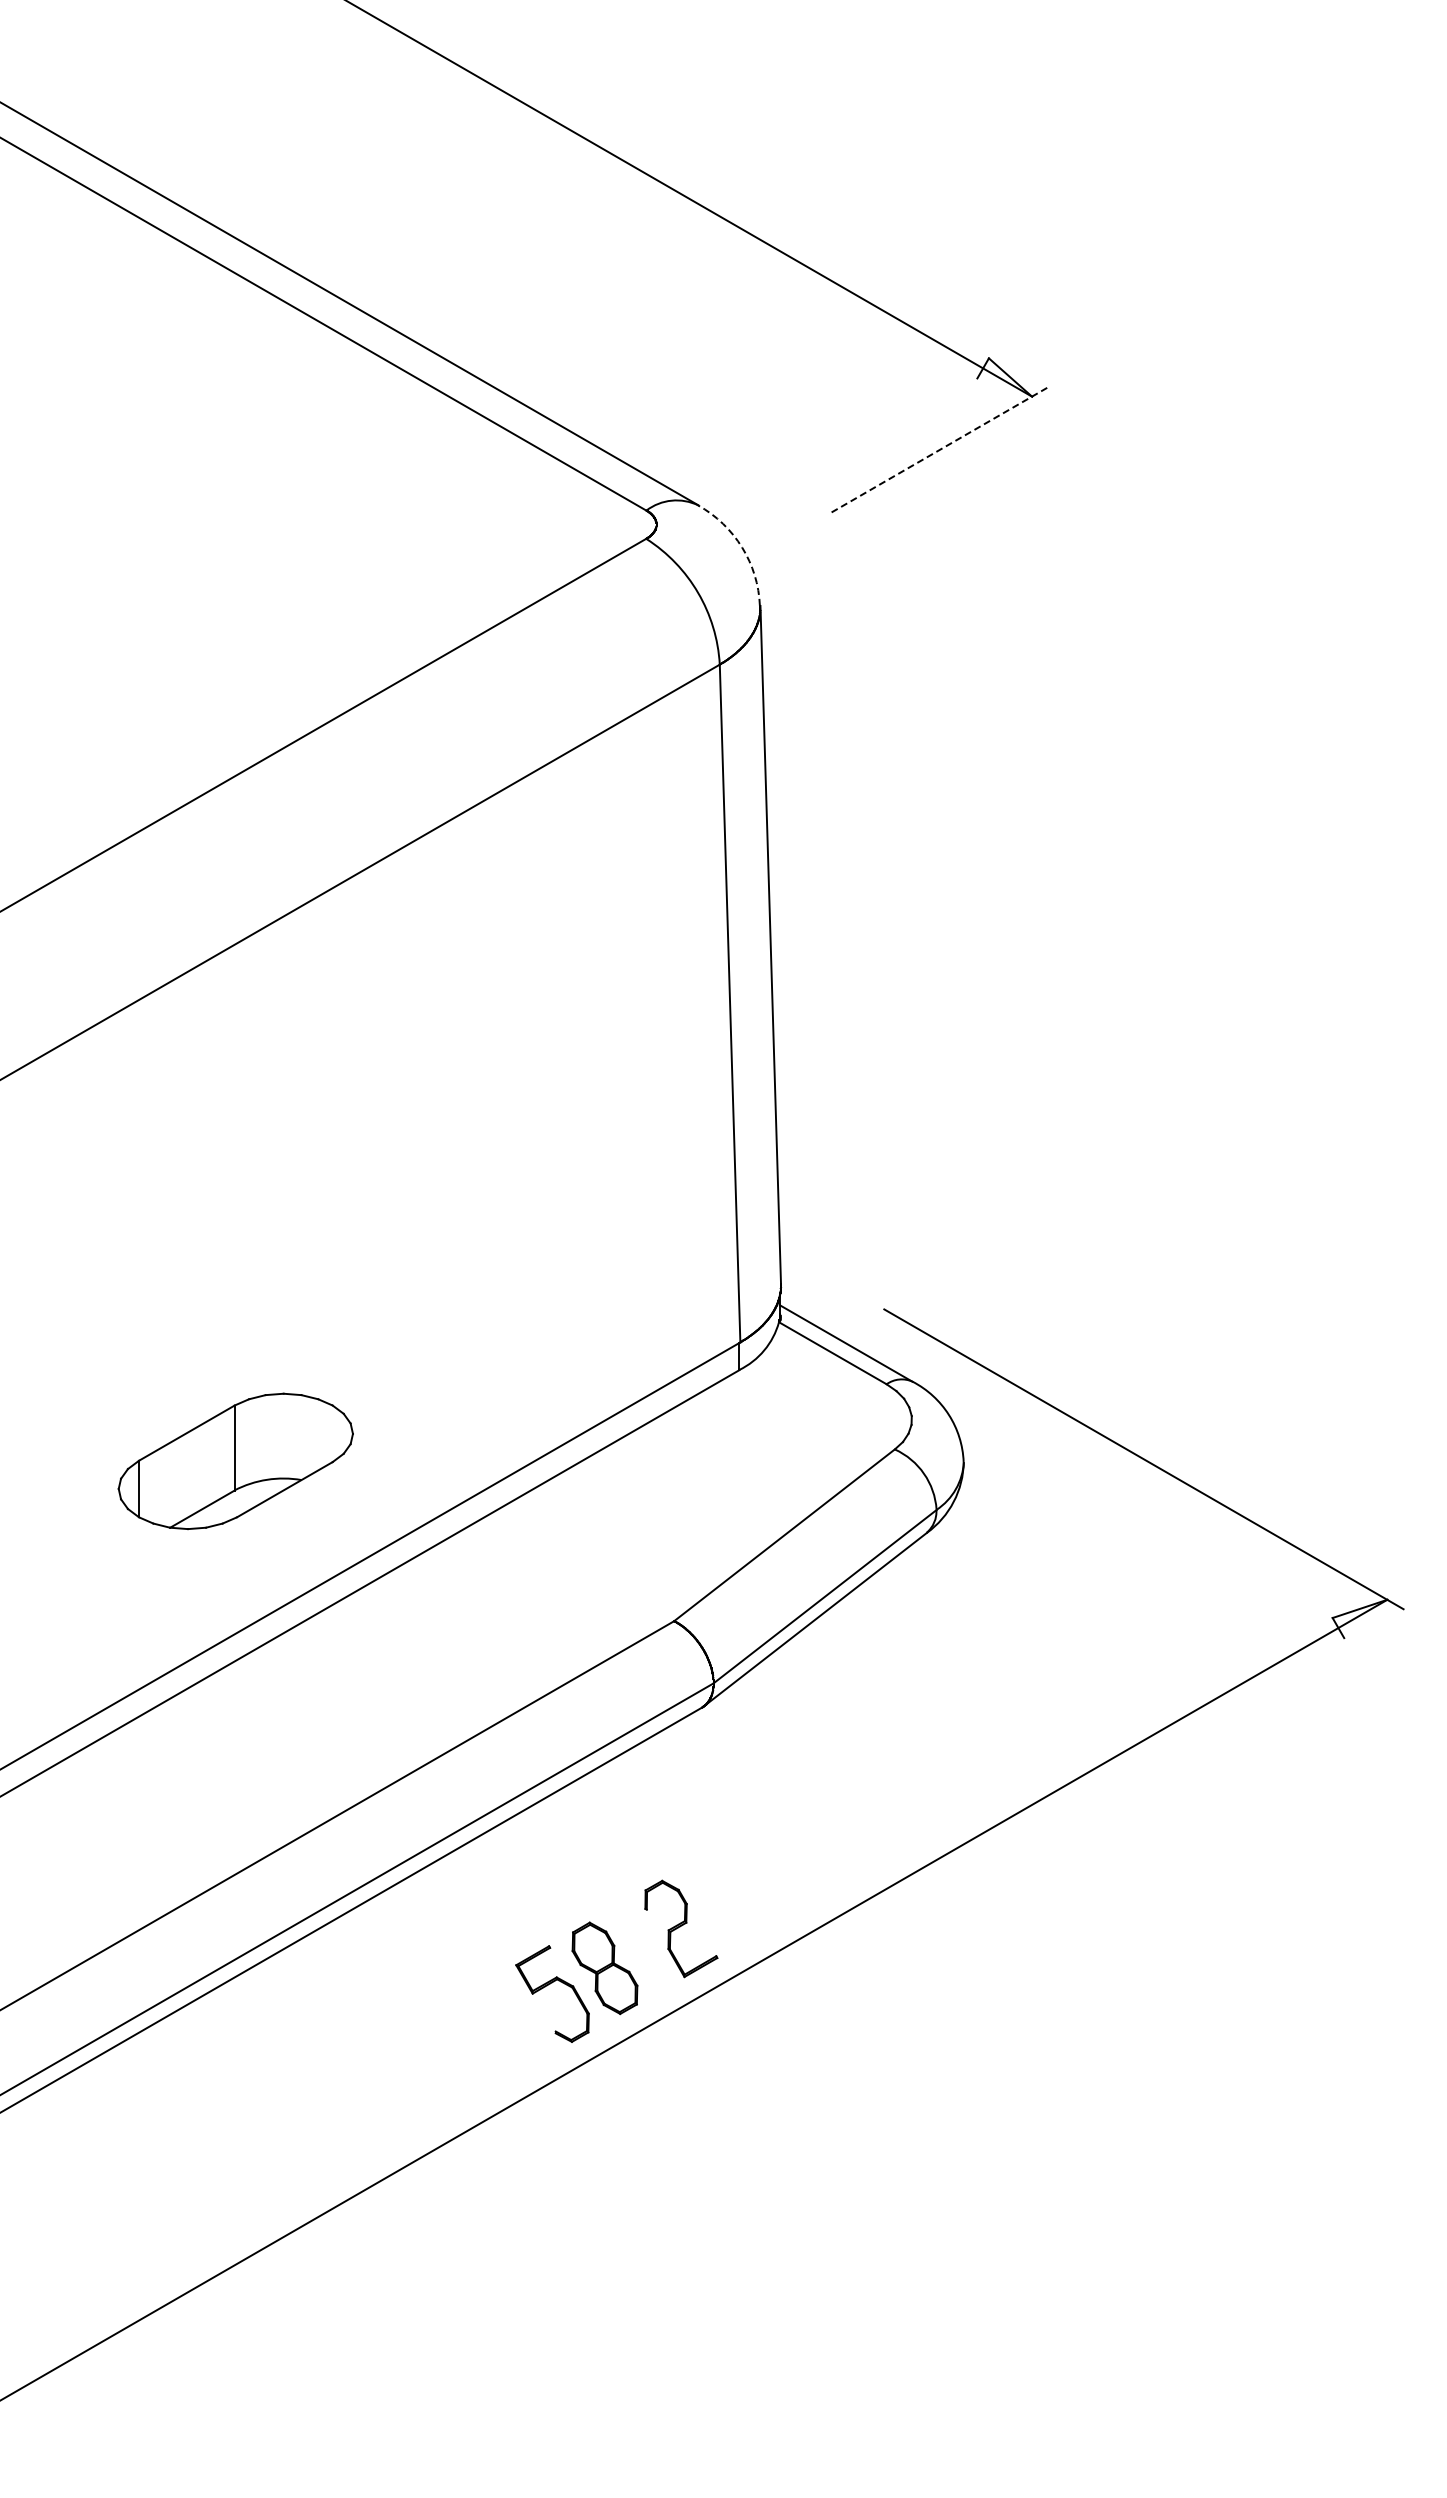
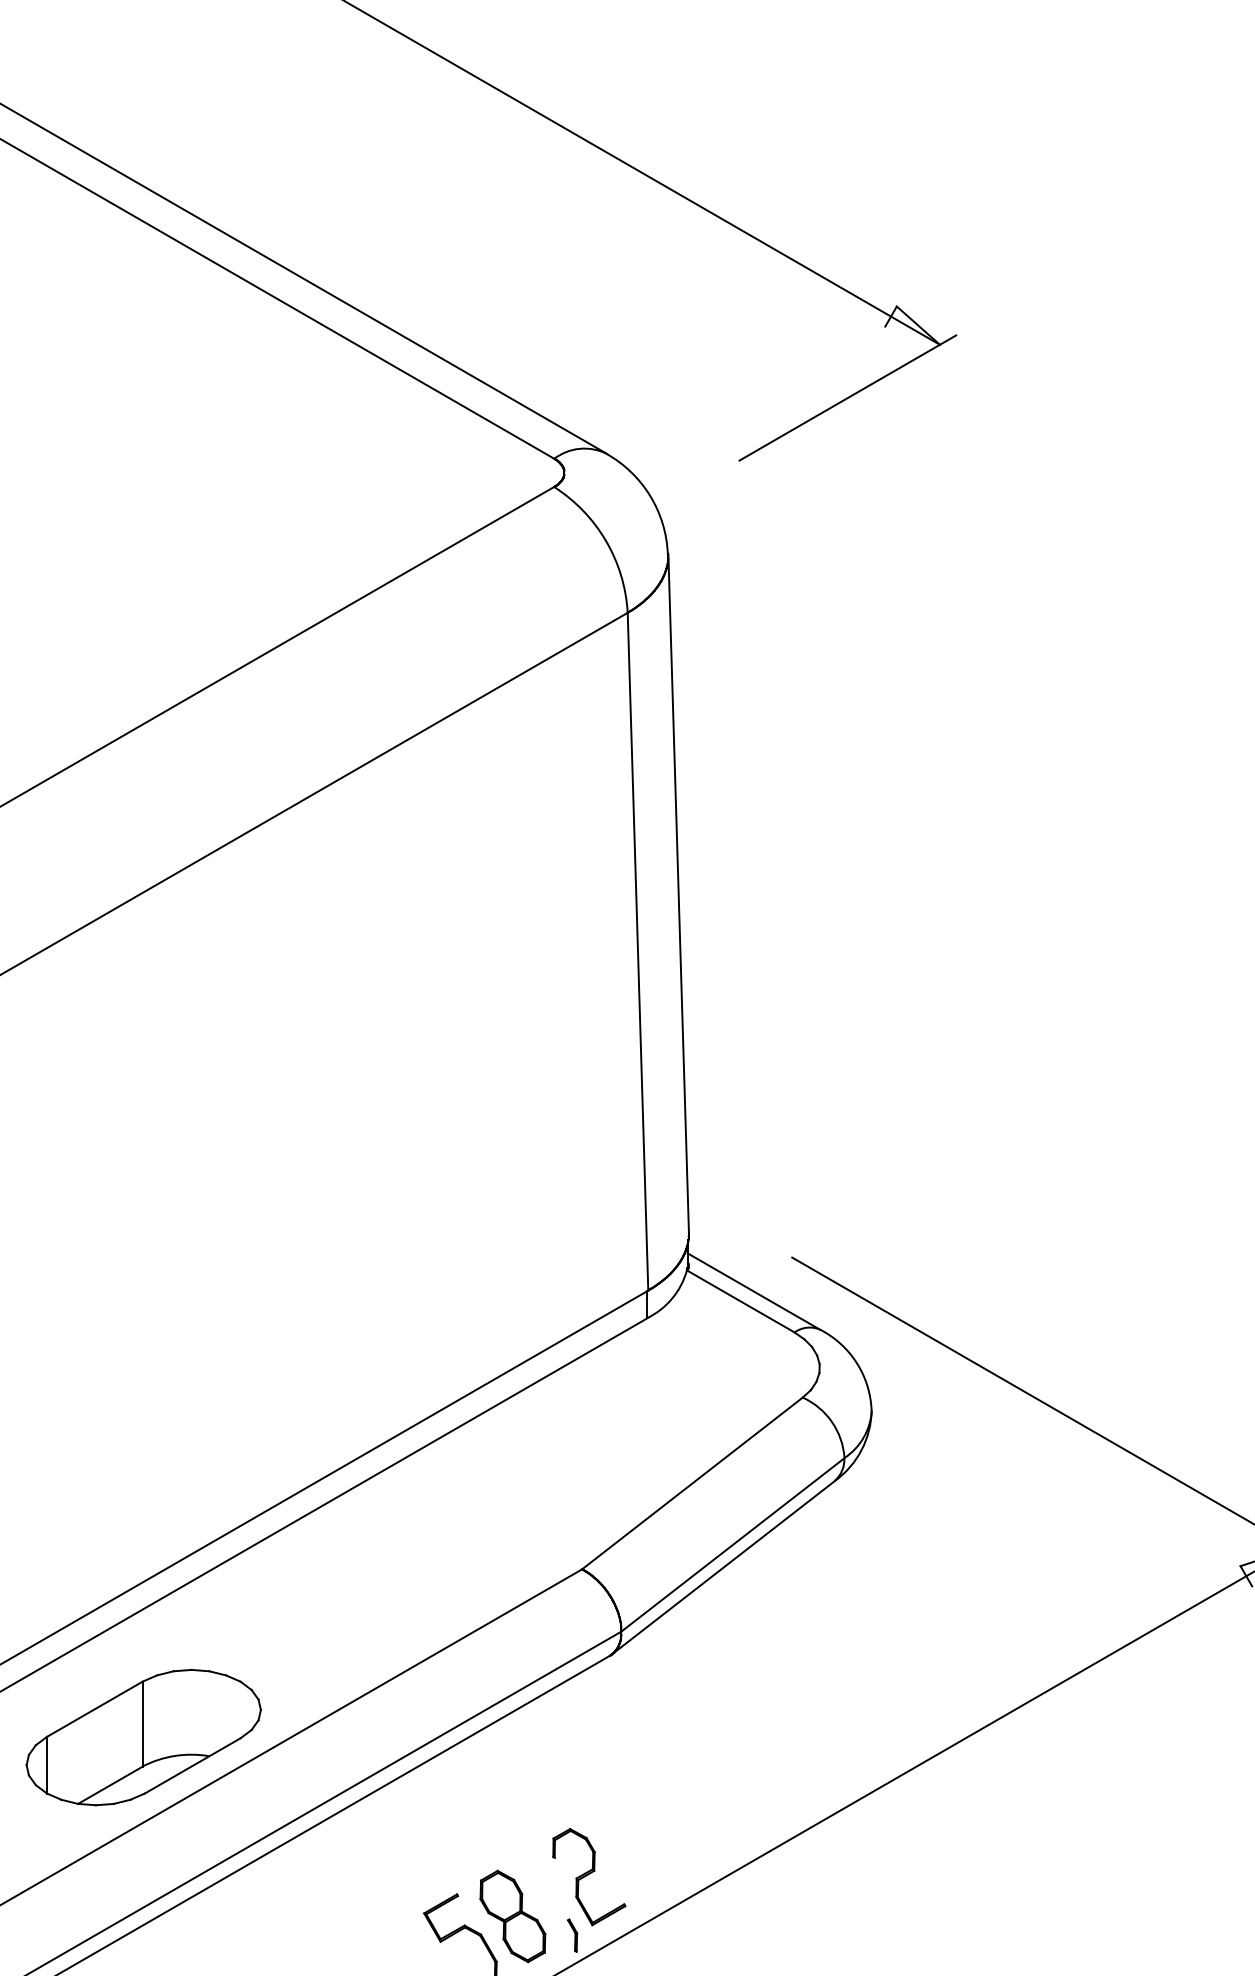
line: (940, 449) -> (848, 397), dashed -> solid
arc: (742, 547) -> (650, 495), dashed -> solid
part: (235, 1461) -> (143, 1737), moved
part: (664, 1987) -> (572, 1935), added

